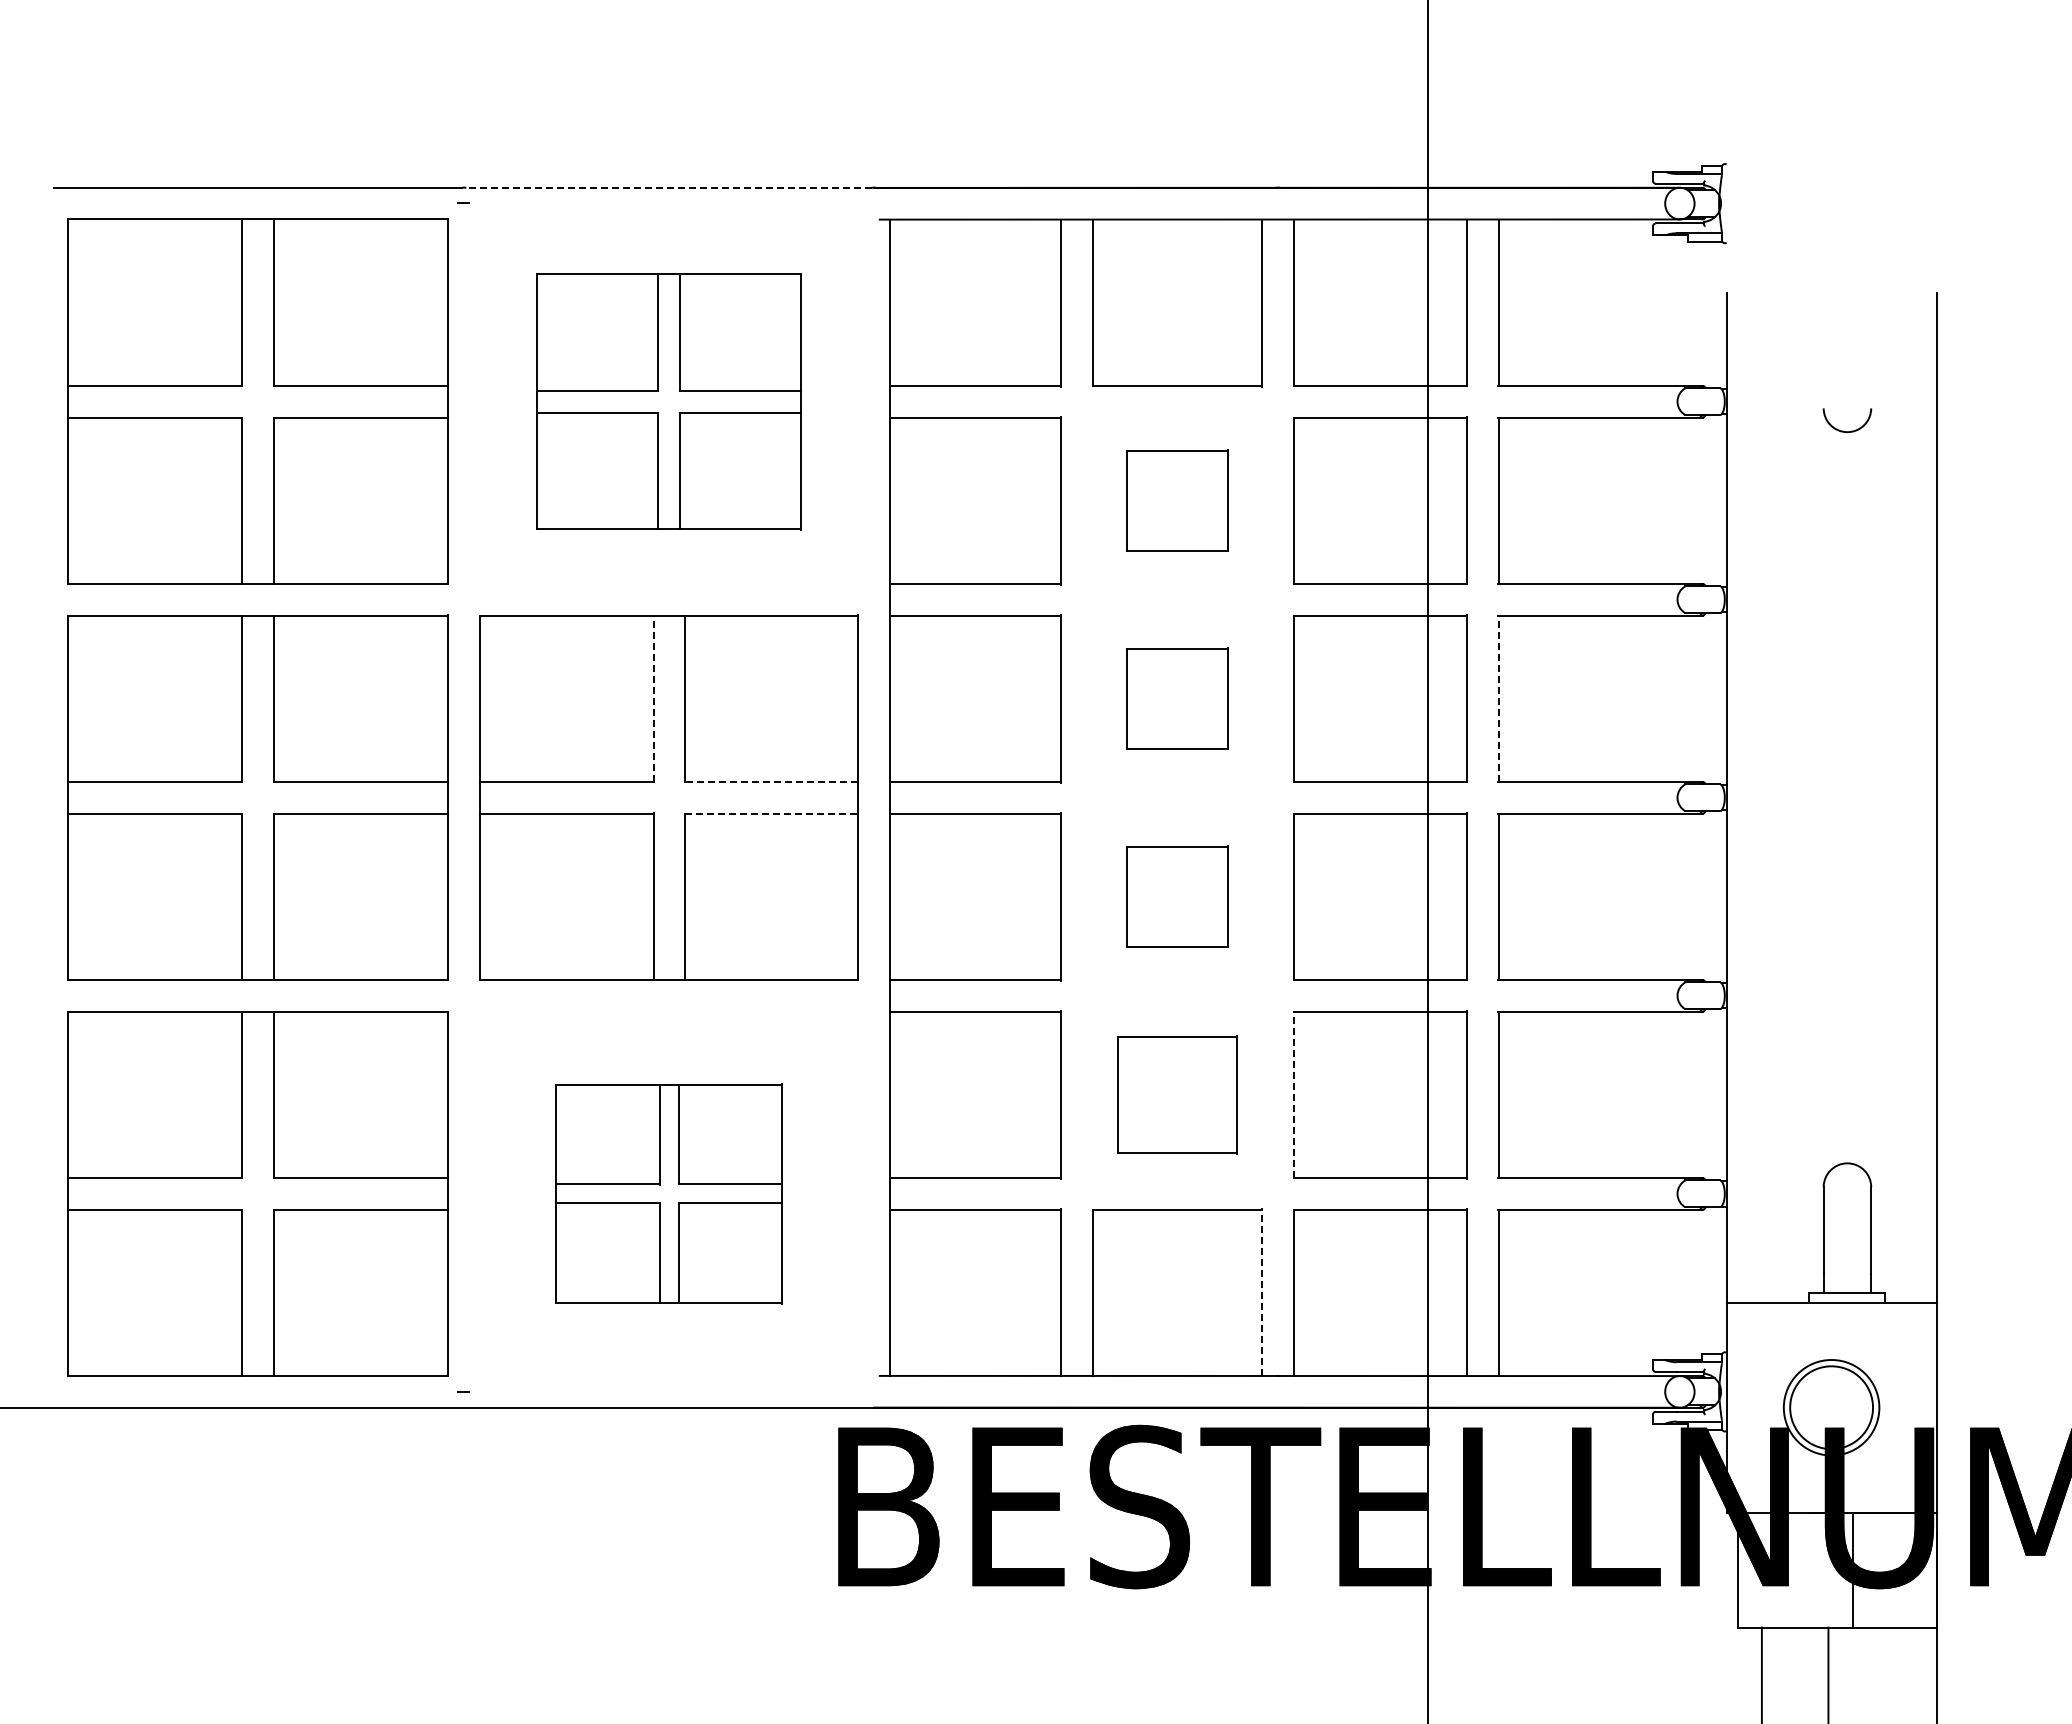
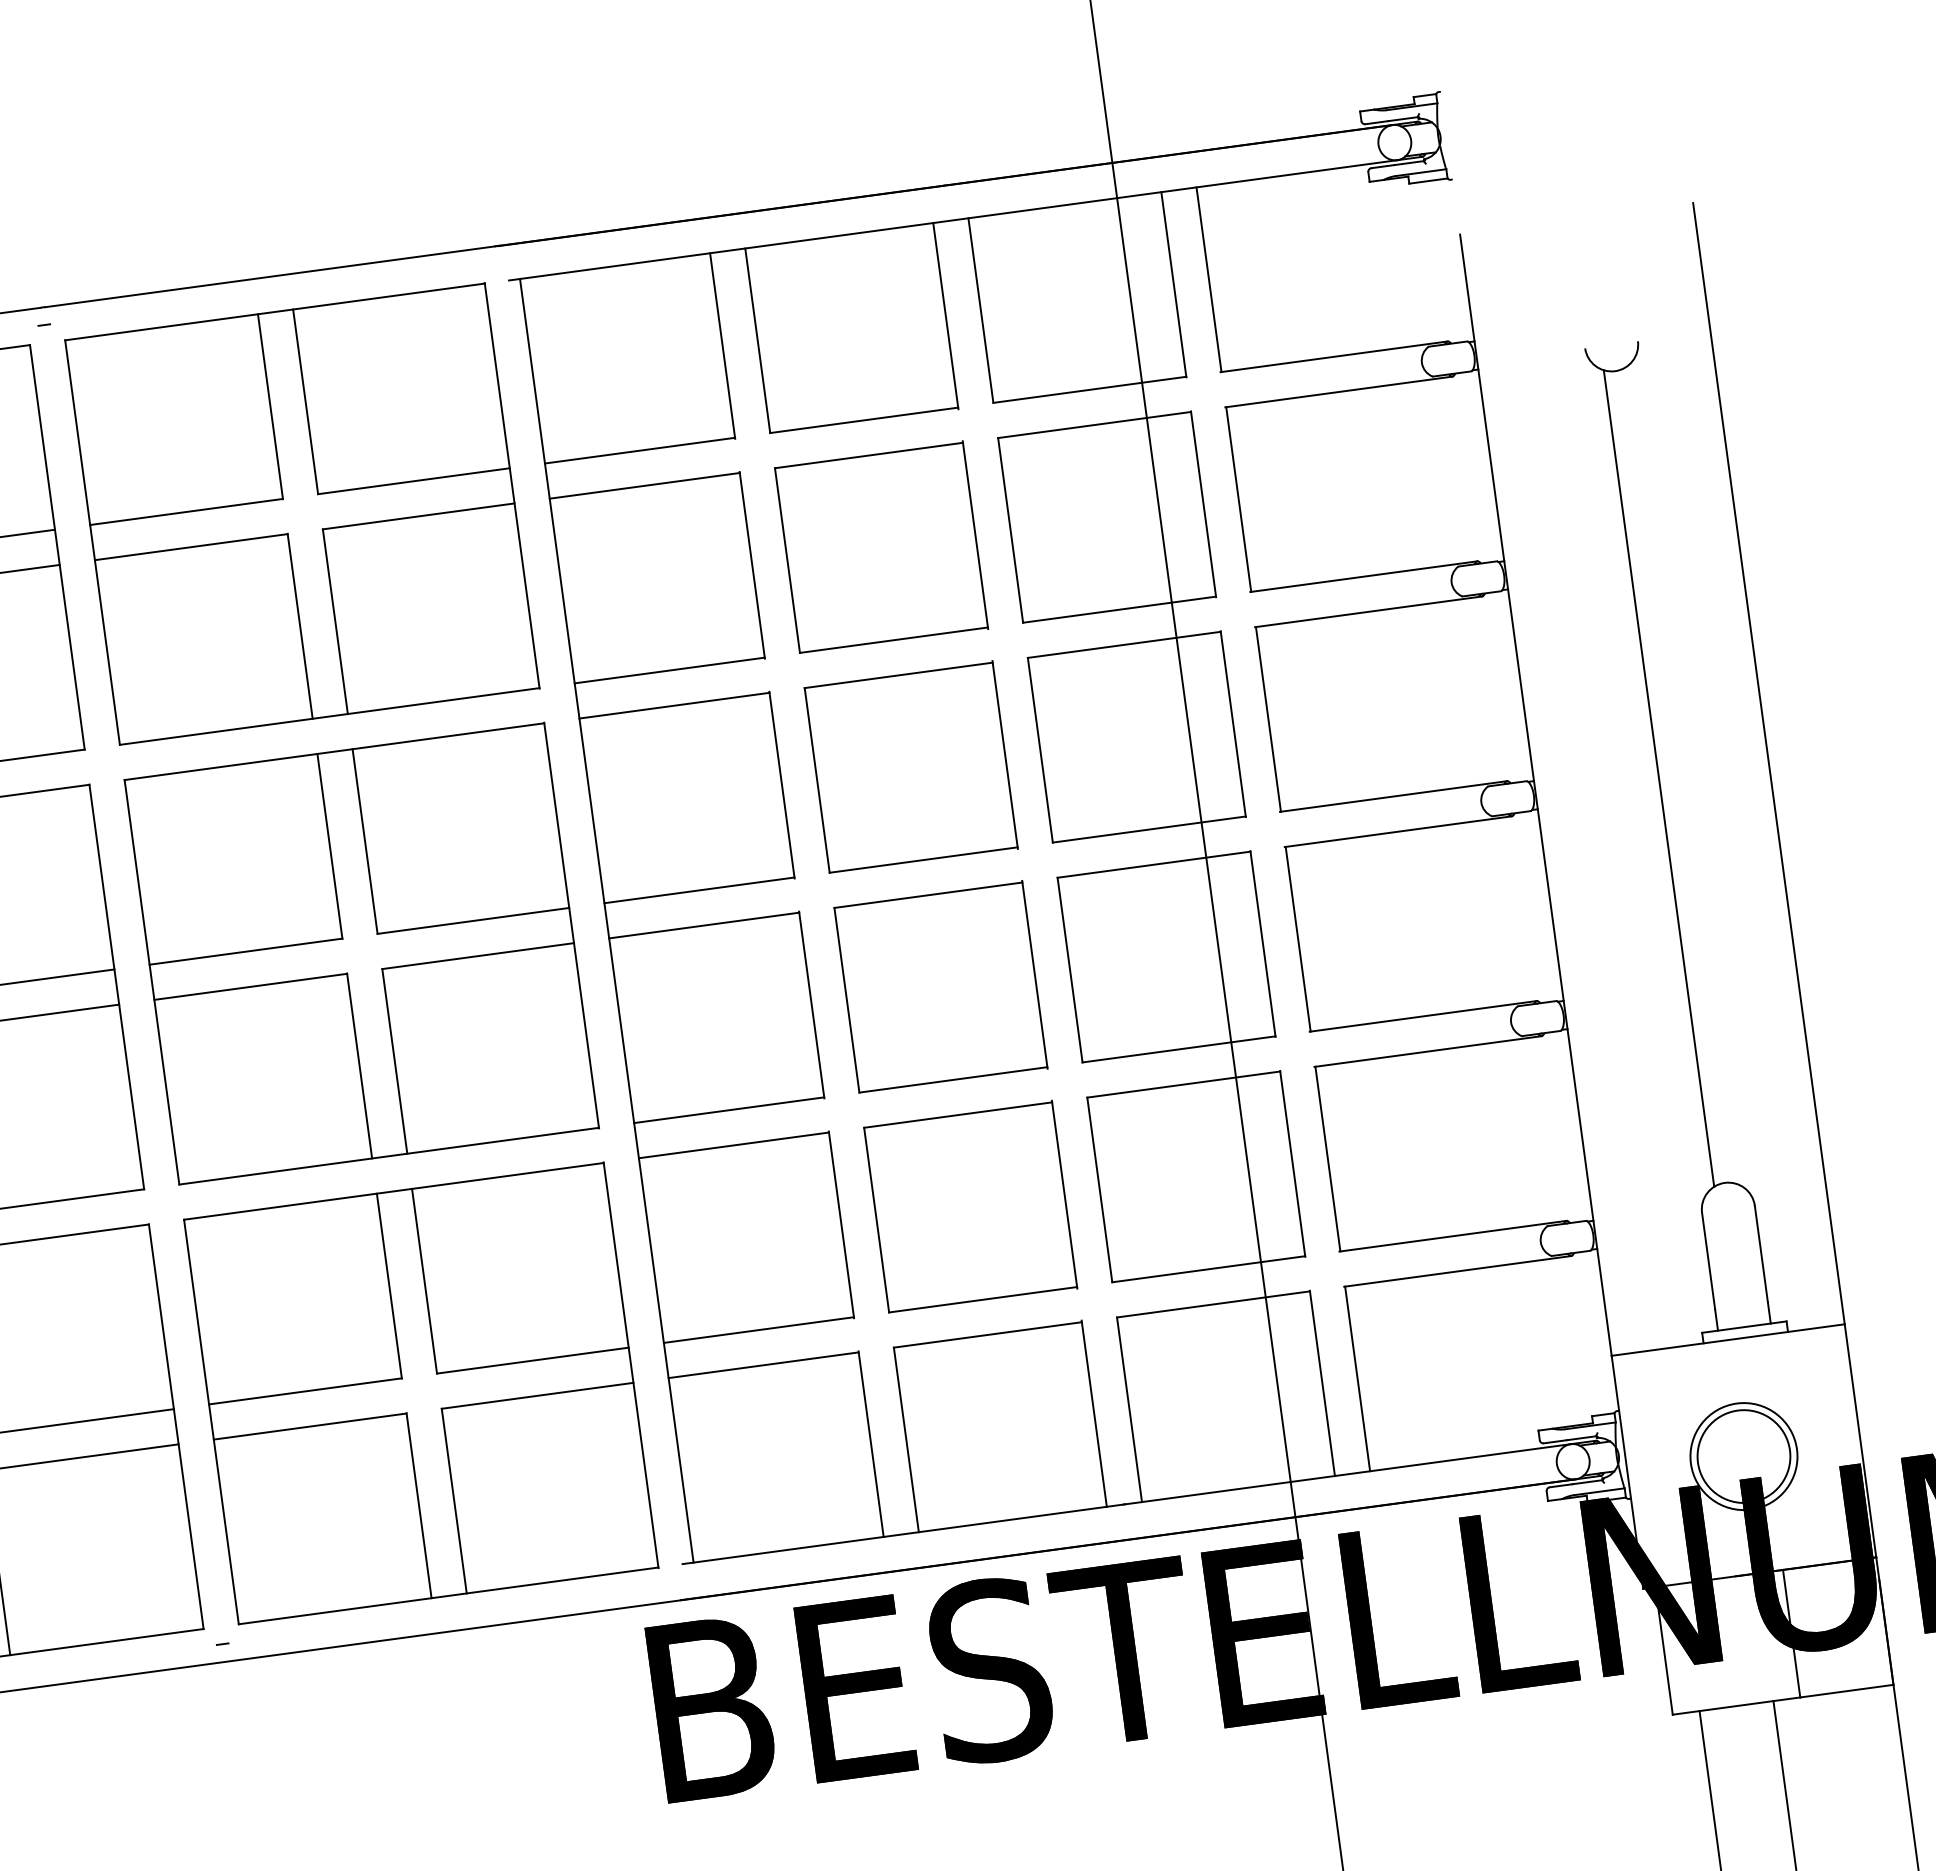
line: (669, 187) -> (270, 276), dashed -> solid
part: (668, 401) -> (301, 514), size x1.43
part: (1177, 500) -> (881, 547), size x1.67
line: (653, 698) -> (329, 846), dashed -> solid
part: (1177, 698) -> (911, 767), size x1.67
line: (1499, 698) -> (1268, 719), dashed -> solid
line: (771, 781) -> (473, 920), dashed -> solid
line: (1837, 797) -> (1658, 778), added
line: (772, 813) -> (479, 955), dashed -> solid
part: (1177, 896) -> (941, 987), size x1.67
part: (1177, 1094) -> (970, 1207), size x1.43
line: (1293, 1094) -> (1099, 1189), dashed -> solid
part: (668, 1193) -> (420, 1393), size x1.67
line: (1261, 1292) -> (1093, 1414), dashed -> solid

